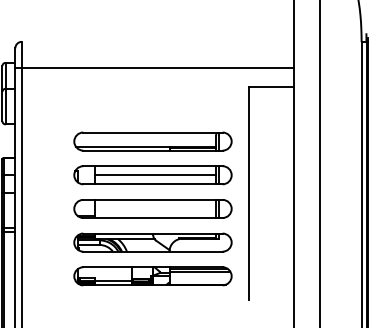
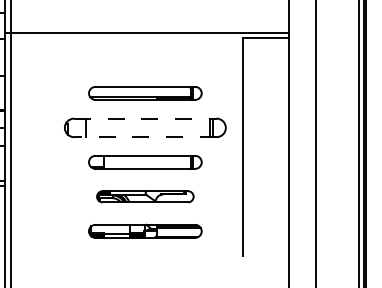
line: (154, 67) -> (146, 32), moved
part: (152, 141) -> (144, 93), size x0.7
line: (152, 166) -> (144, 118), solid -> dashed
line: (155, 174) -> (147, 127), removed
line: (152, 184) -> (144, 137), solid -> dashed
part: (152, 208) -> (144, 161), size x0.7
part: (152, 242) -> (144, 196), size x0.6
part: (152, 276) -> (144, 231), size x0.7

